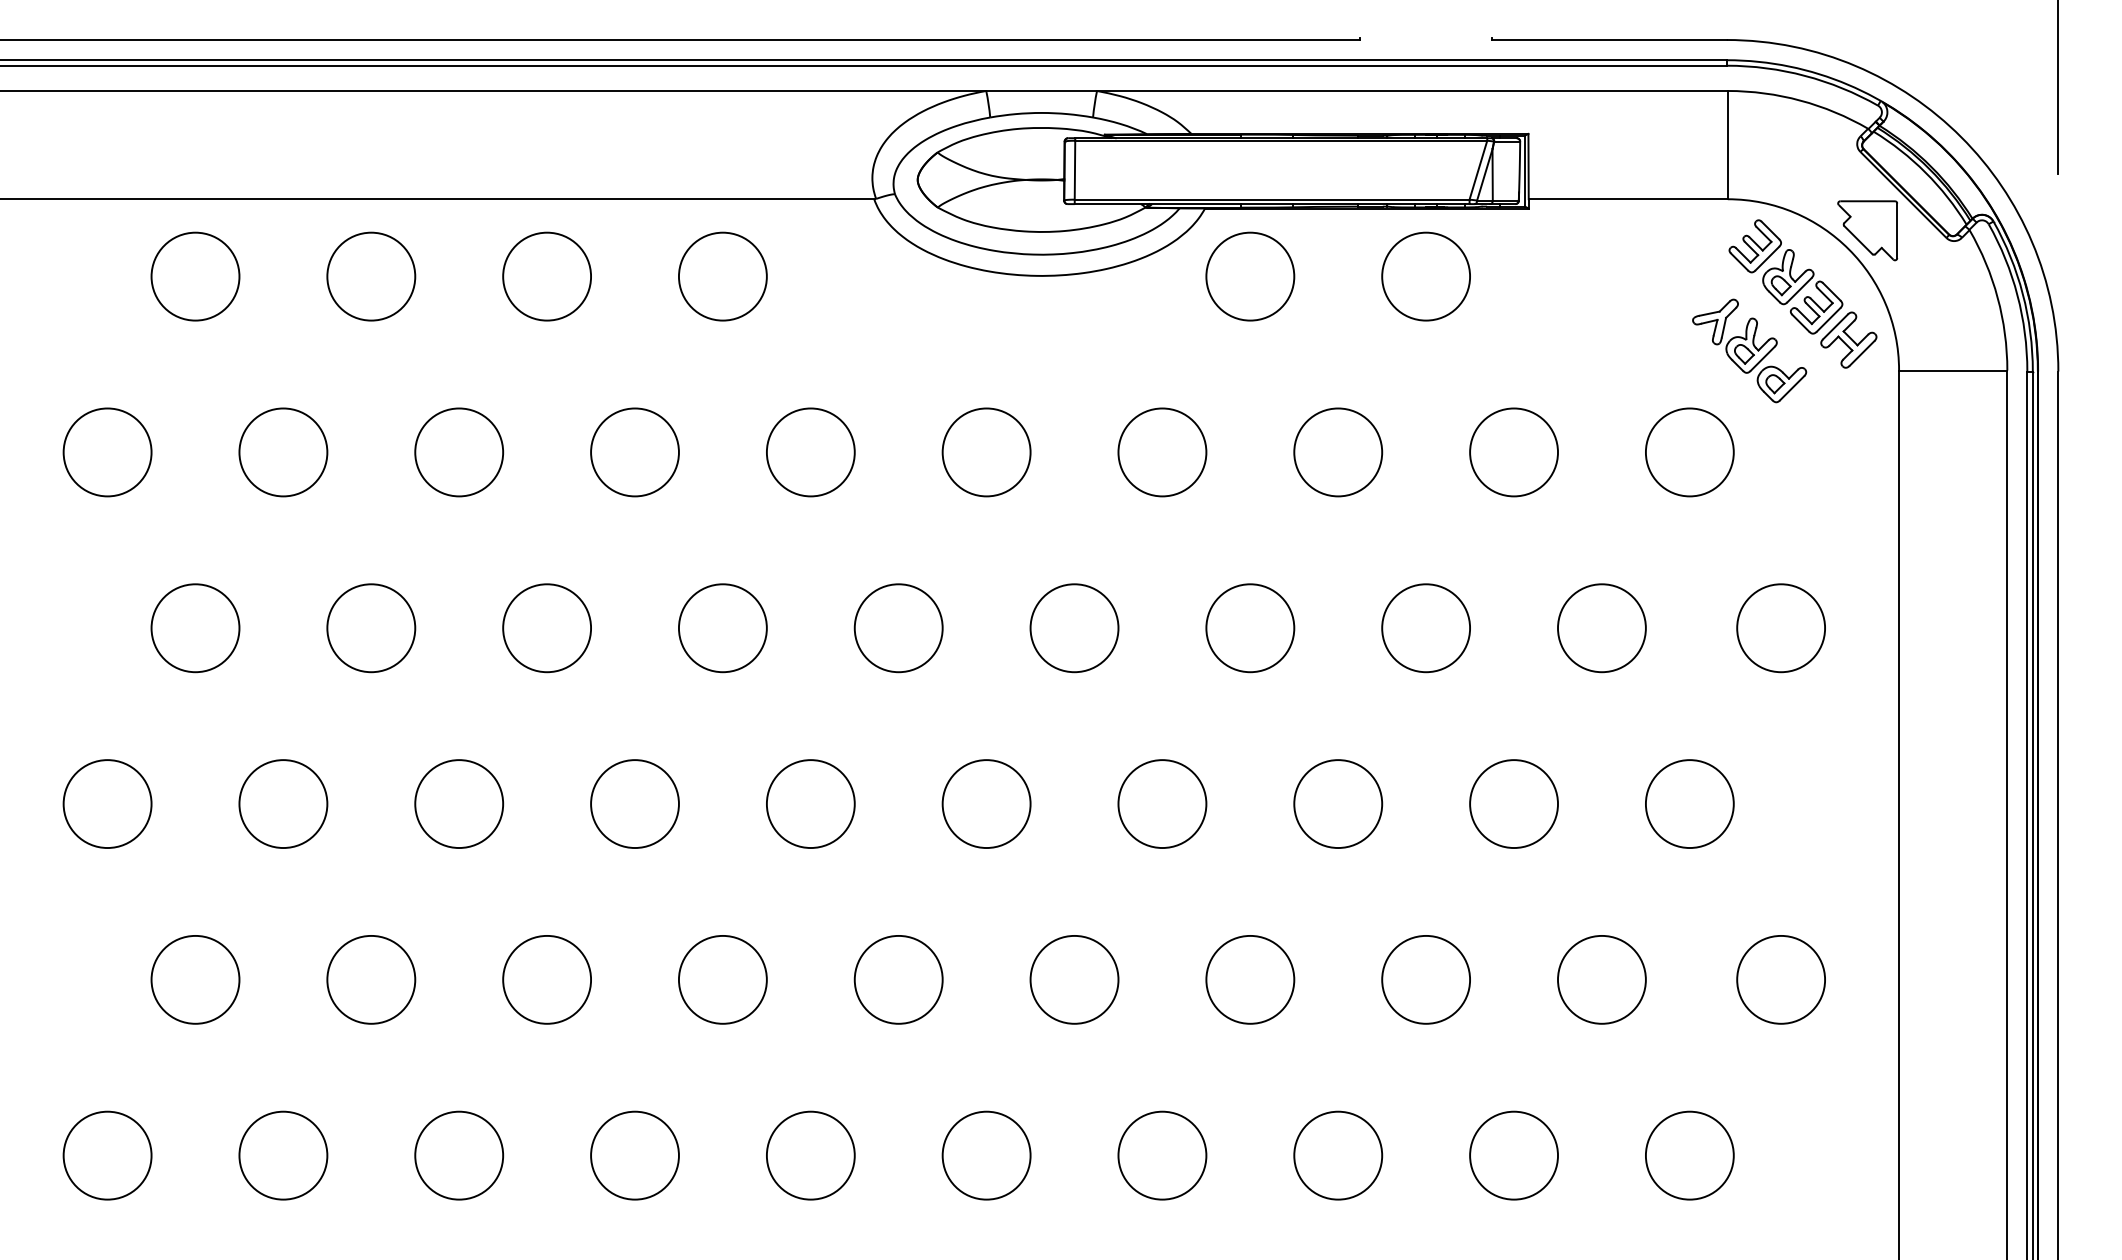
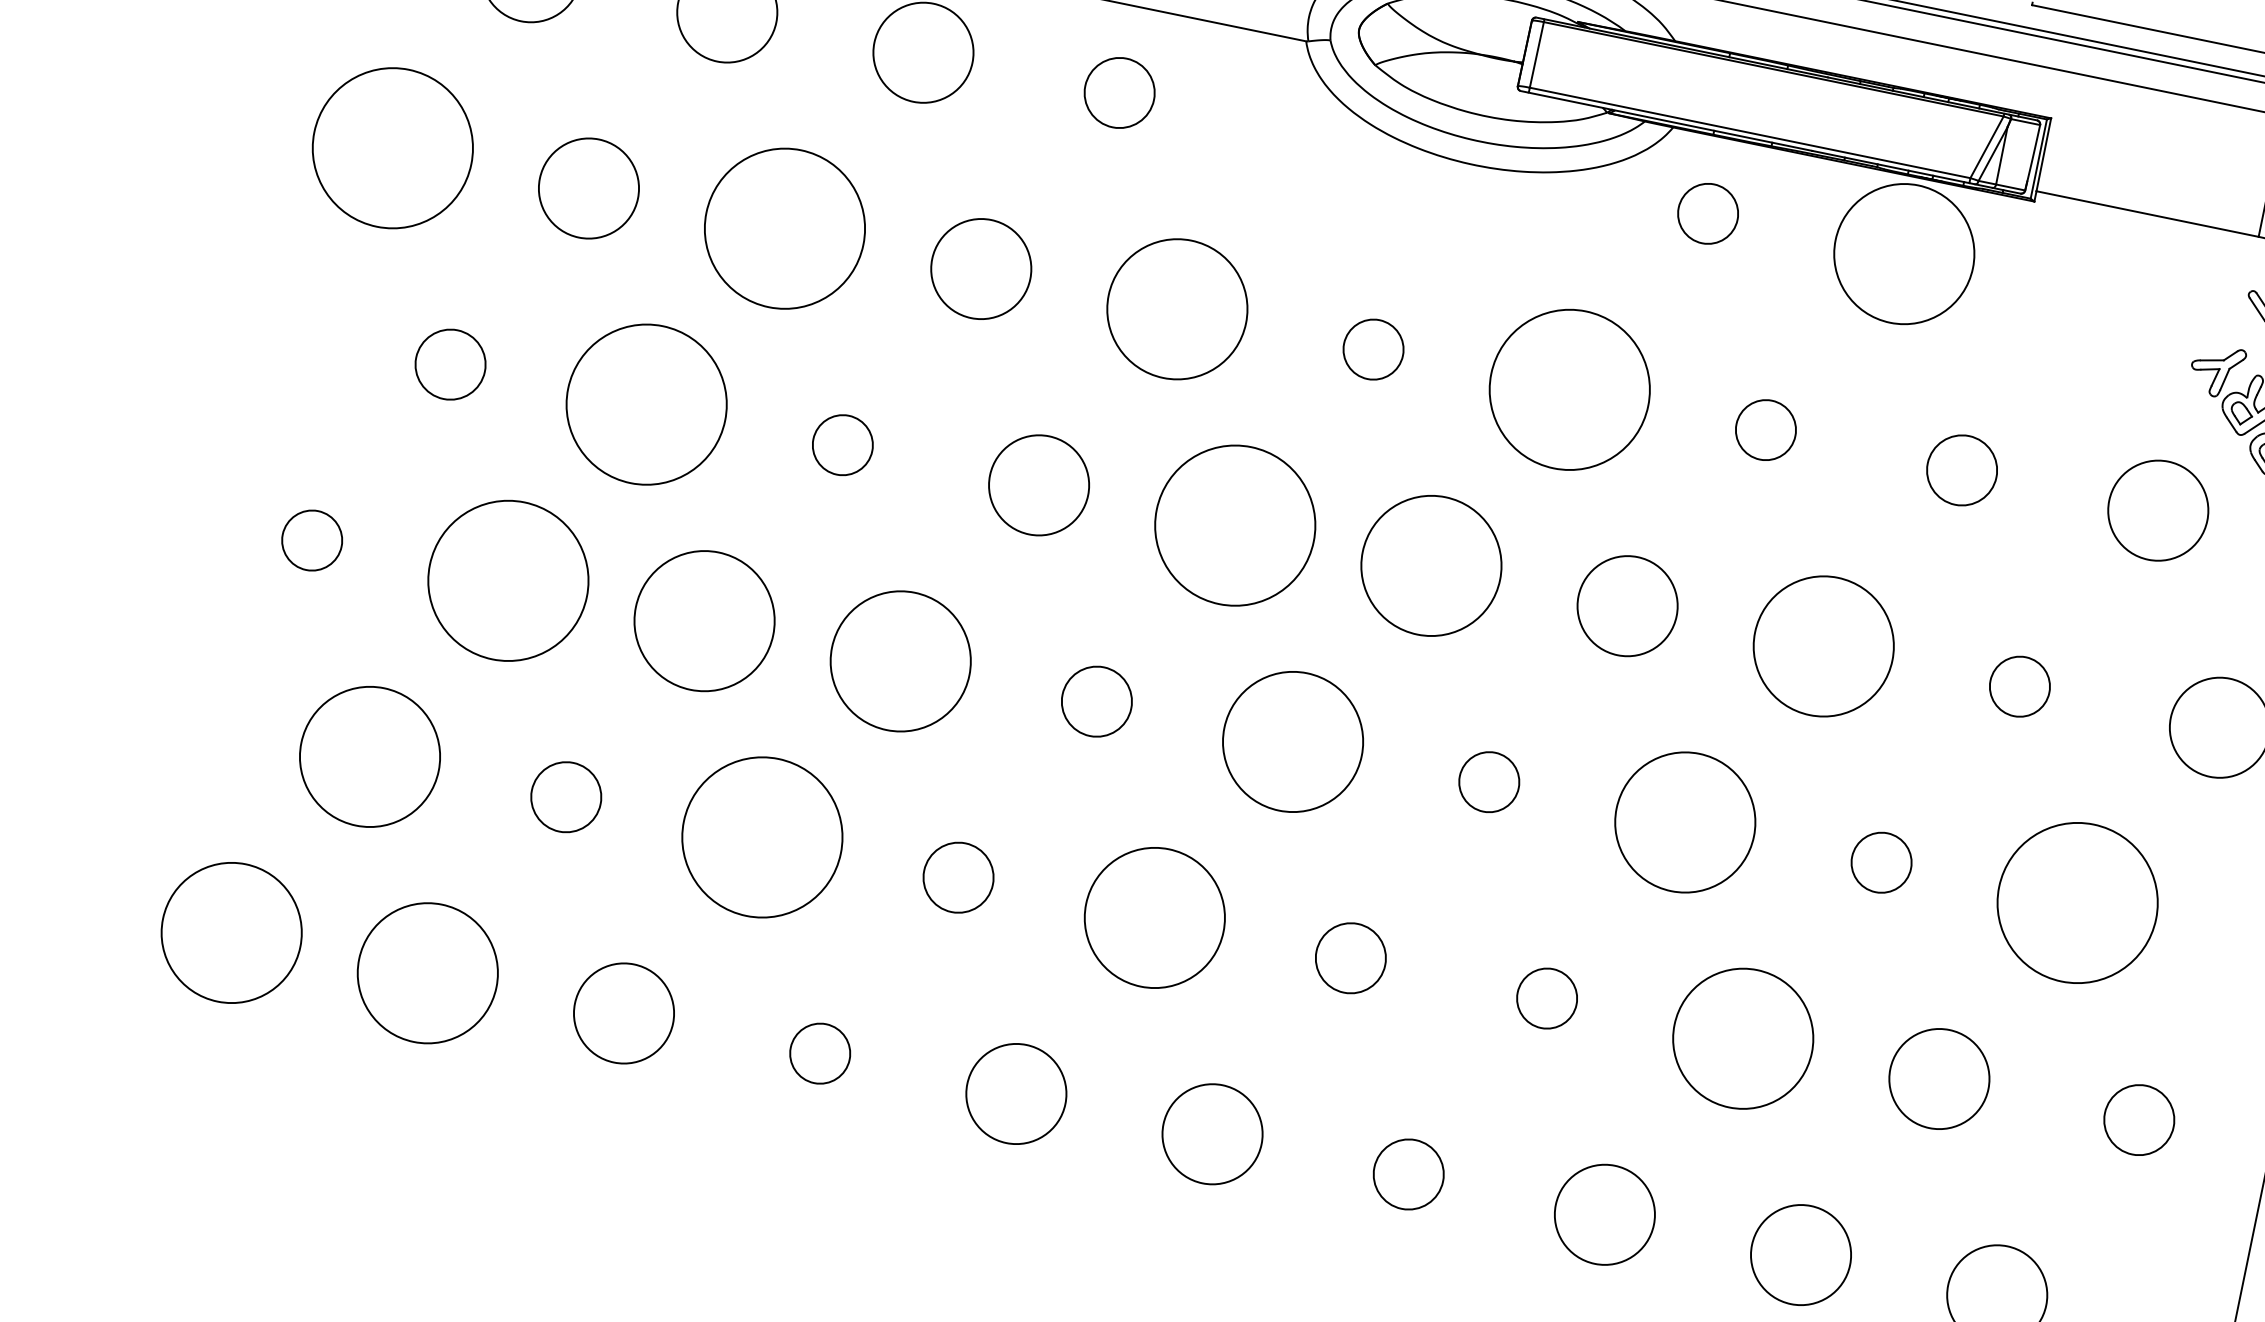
circle: (722, 276) -> (1119, 92), size x0.7
circle: (1250, 276) -> (1708, 213), size x0.6
circle: (1426, 276) -> (1904, 254), size x1.4
circle: (107, 452) -> (392, 148), size x1.6
circle: (459, 452) -> (785, 228), size x1.6
circle: (810, 452) -> (1177, 309), size x1.4
circle: (986, 452) -> (1373, 349), size x0.6
circle: (1162, 452) -> (1569, 389), size x1.6
circle: (1338, 452) -> (1766, 430), size x0.6
circle: (1513, 452) -> (1961, 470), size x0.7
circle: (195, 628) -> (450, 364), size x0.7
circle: (371, 628) -> (646, 405), size x1.6
circle: (546, 628) -> (842, 445), size x0.6
circle: (898, 628) -> (1234, 525), size x1.6
circle: (1074, 628) -> (1431, 566), size x1.4
circle: (1426, 628) -> (1824, 646), size x1.4
circle: (1601, 628) -> (2019, 686), size x0.6
circle: (107, 803) -> (312, 539), size x0.6
circle: (1162, 803) -> (1489, 781), size x0.6
circle: (1338, 803) -> (1685, 821), size x1.4
circle: (1689, 803) -> (2077, 902), size x1.6
circle: (283, 804) -> (508, 581), size x1.6
circle: (459, 804) -> (704, 621), size x1.4
circle: (634, 804) -> (900, 661), size x1.4
circle: (810, 804) -> (1096, 702), size x0.7
circle: (986, 804) -> (1292, 742), size x1.4
circle: (1514, 804) -> (1882, 863), size x0.6
circle: (195, 979) -> (370, 756), size x1.4
circle: (371, 979) -> (566, 796), size x0.7
circle: (547, 979) -> (762, 837), size x1.6
circle: (722, 979) -> (958, 877), size x0.7
circle: (898, 979) -> (1154, 917), size x1.4
circle: (1074, 979) -> (1350, 957), size x0.7
circle: (1250, 979) -> (1547, 998), size x0.6
circle: (1426, 979) -> (1743, 1038), size x1.4
circle: (1780, 979) -> (2138, 1119), size x0.7
circle: (107, 1155) -> (231, 932), size x1.4
circle: (283, 1155) -> (428, 973), size x1.4
circle: (634, 1155) -> (819, 1053), size x0.6
circle: (1162, 1155) -> (1408, 1174), size x0.7

